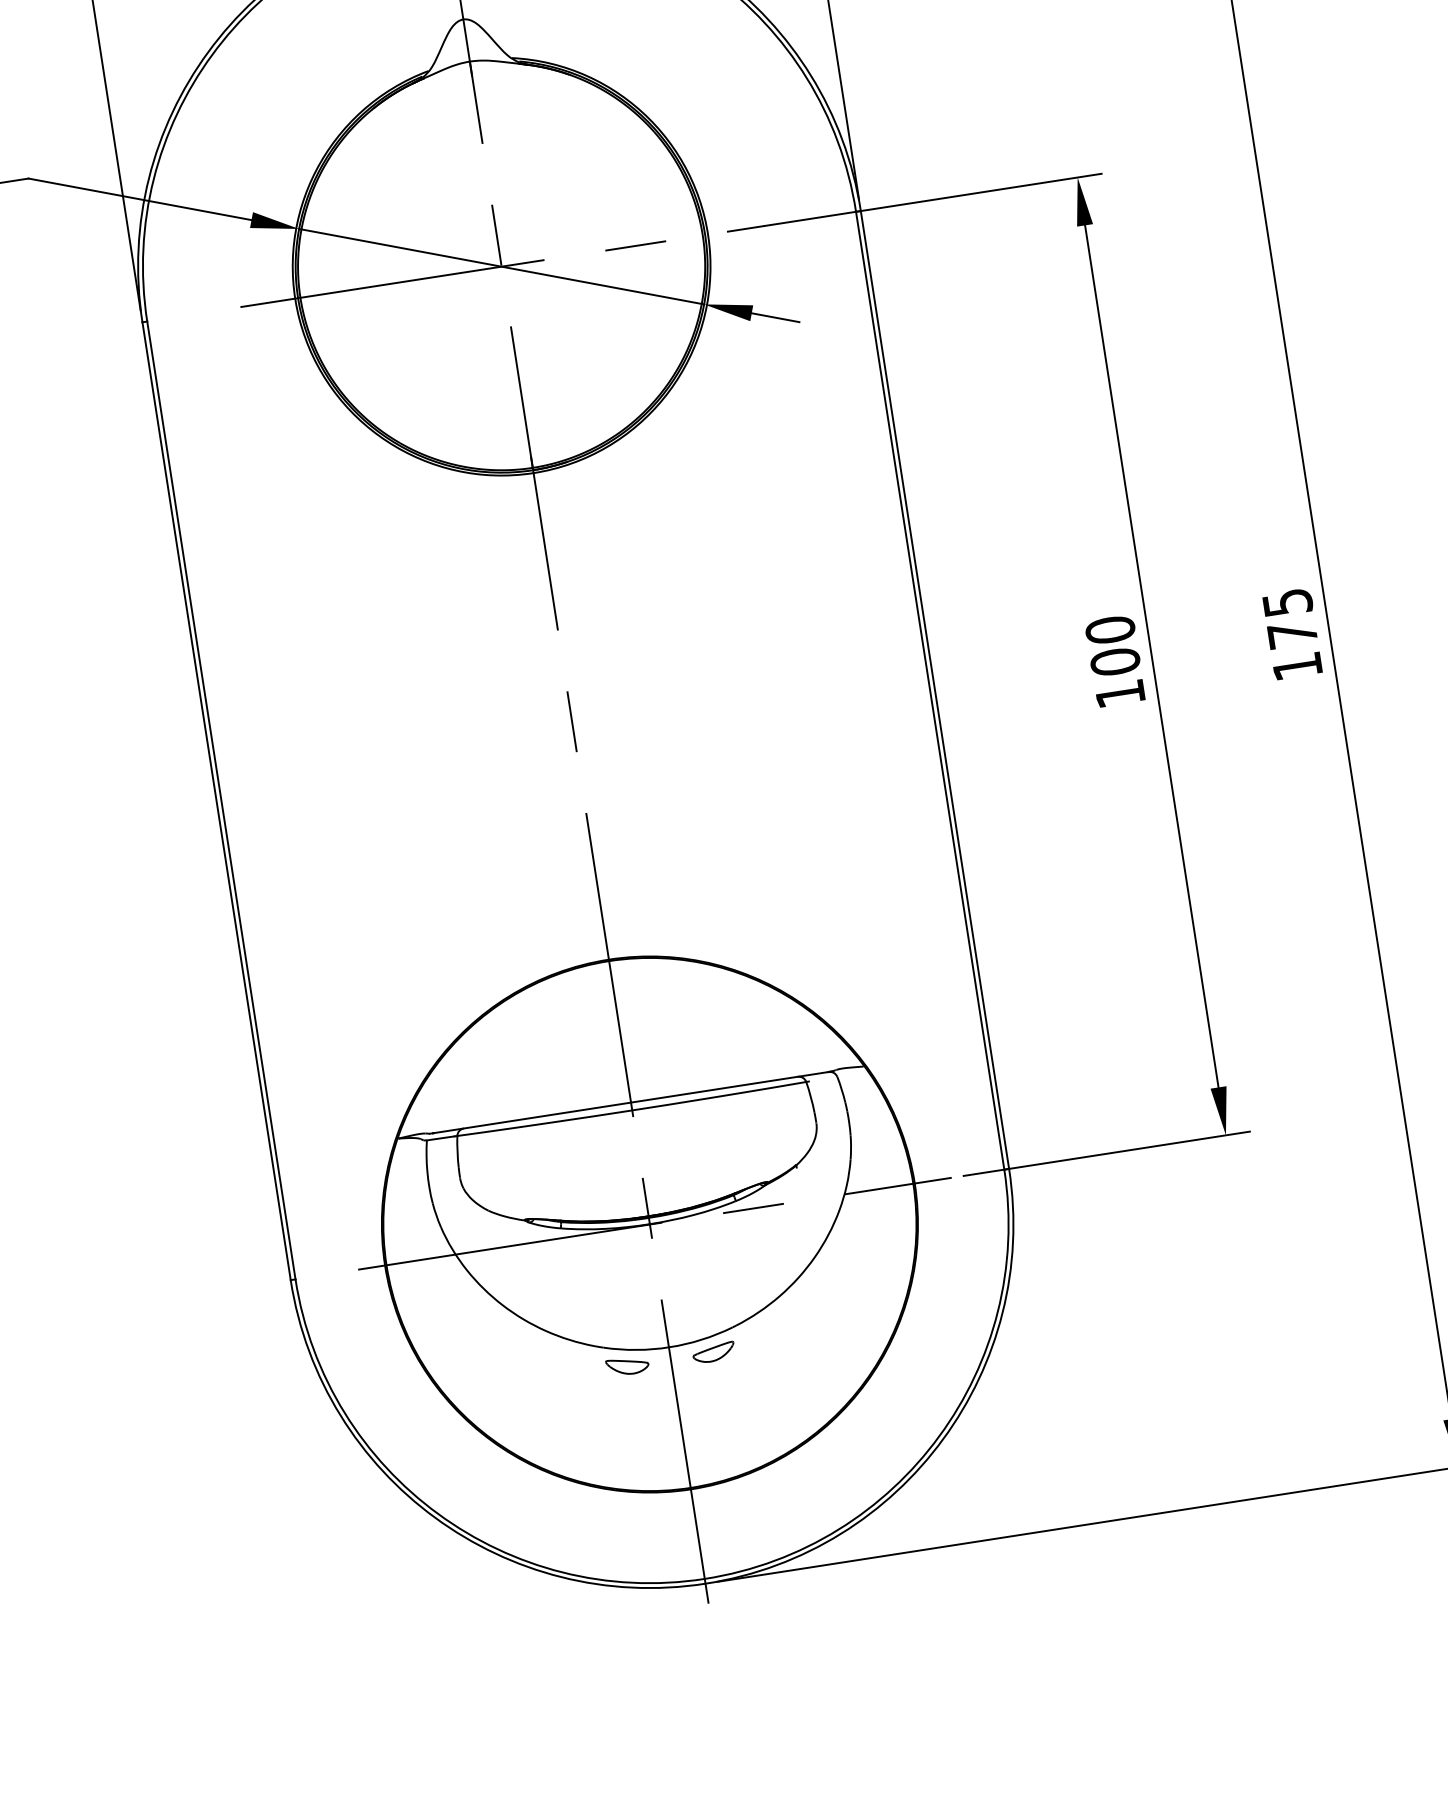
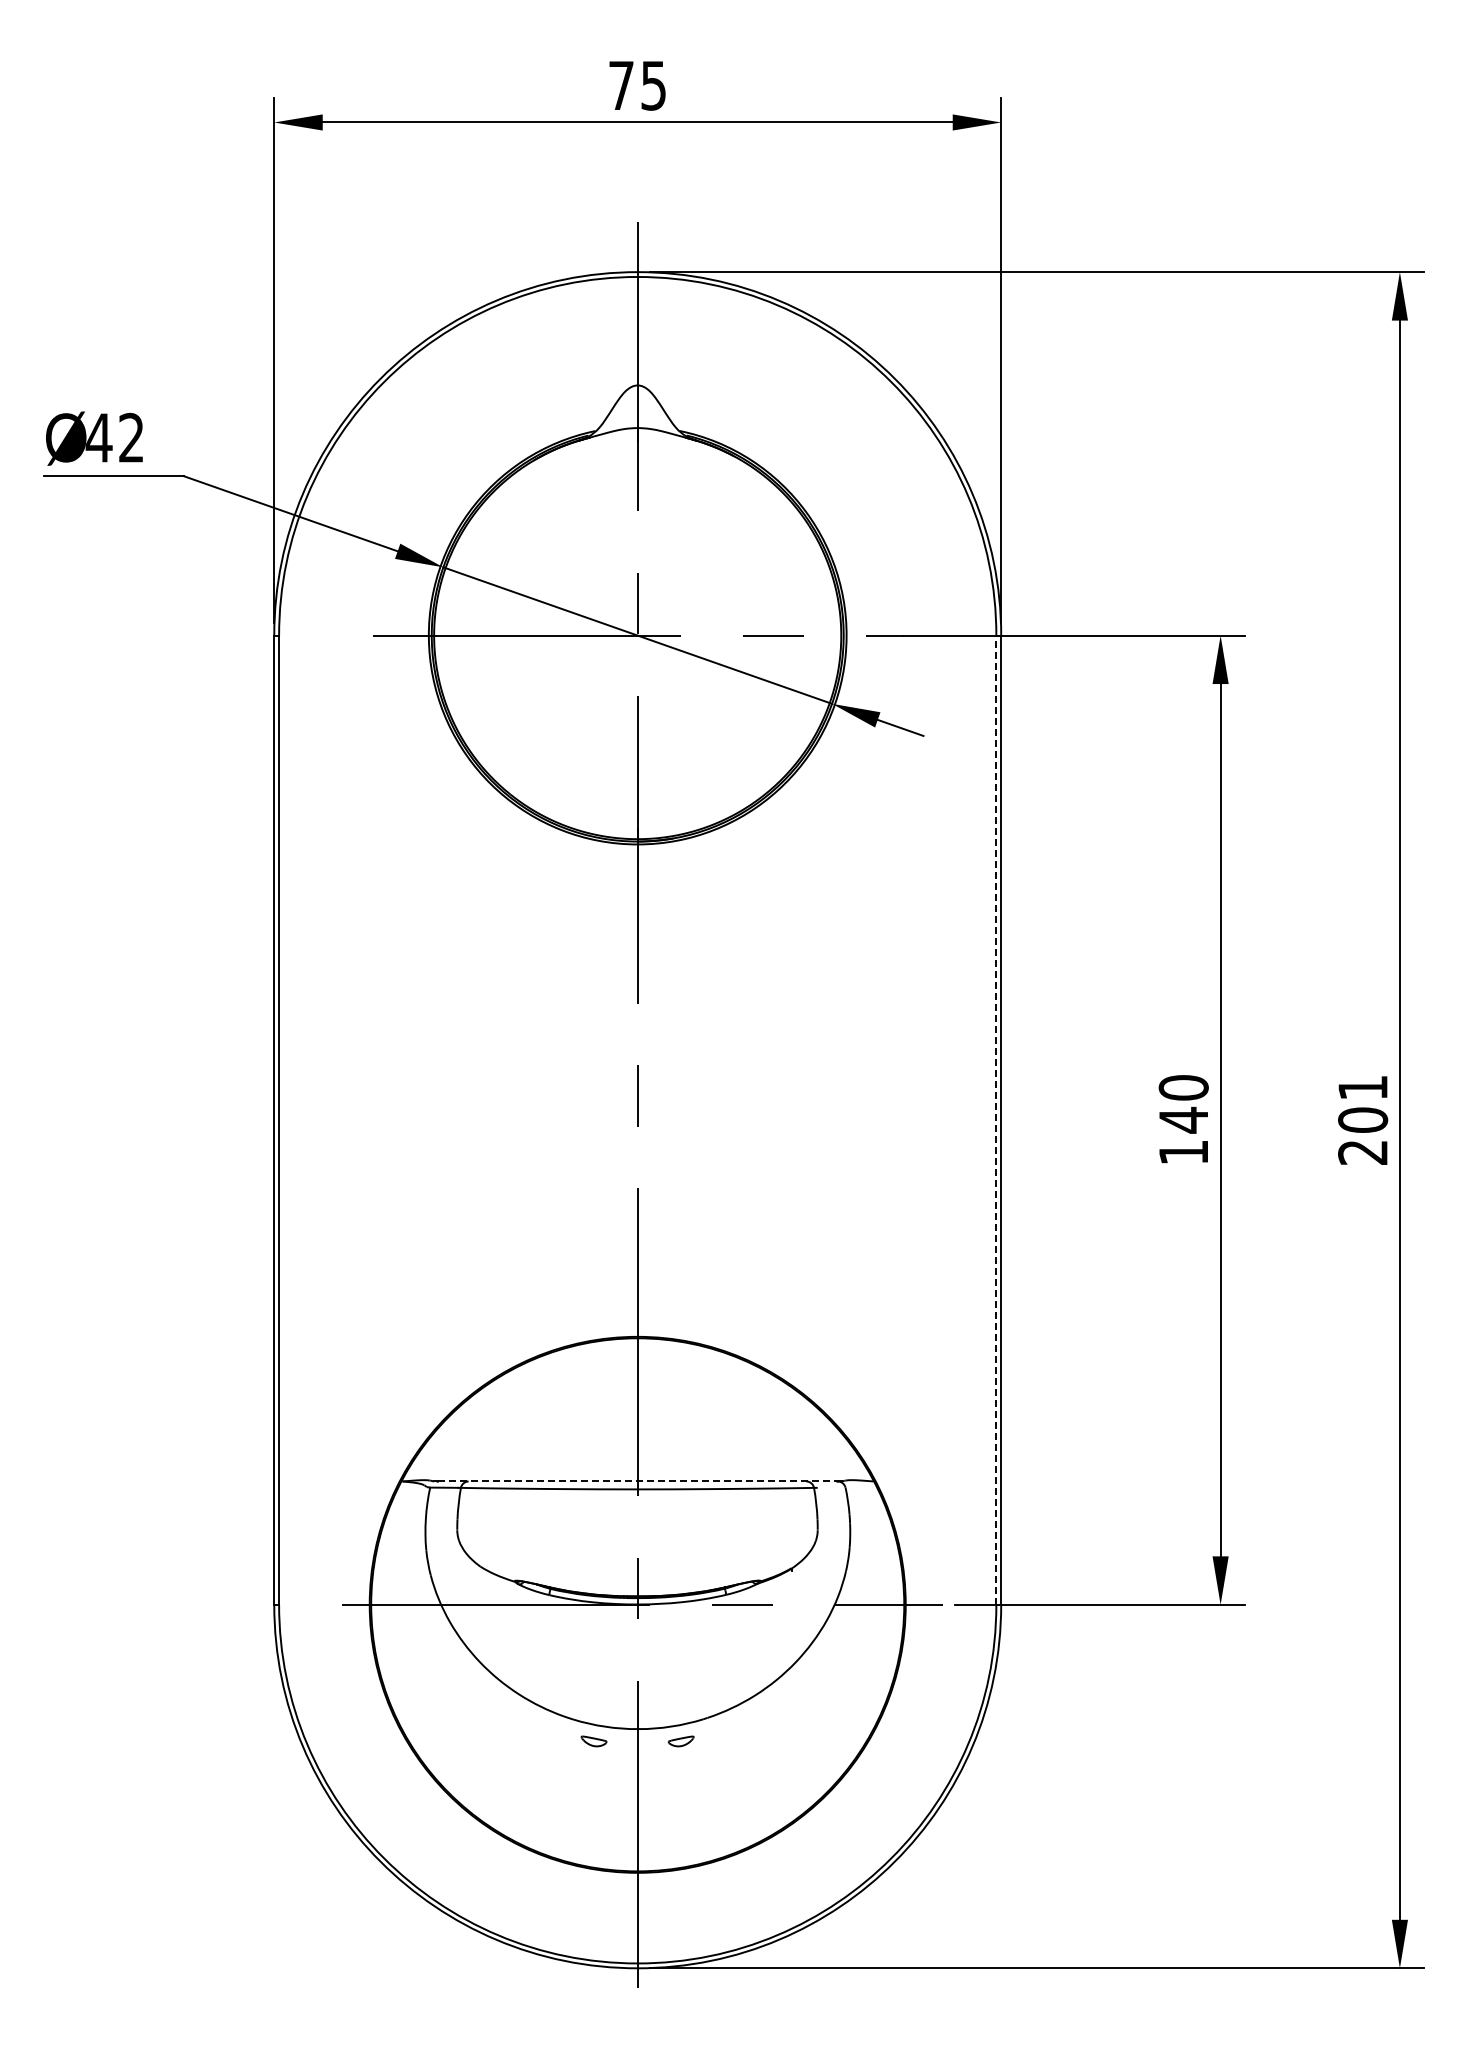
text: (1293, 634) -> (1363, 1120), 175 -> 201
text: (1115, 661) -> (1183, 1119), 100 -> 140
line: (930, 690) -> (996, 1120), solid -> dashed
line: (632, 1102) -> (639, 1481), solid -> dashed
part: (713, 1353) -> (680, 1741), size x0.6
part: (627, 1366) -> (593, 1741), size x0.6

